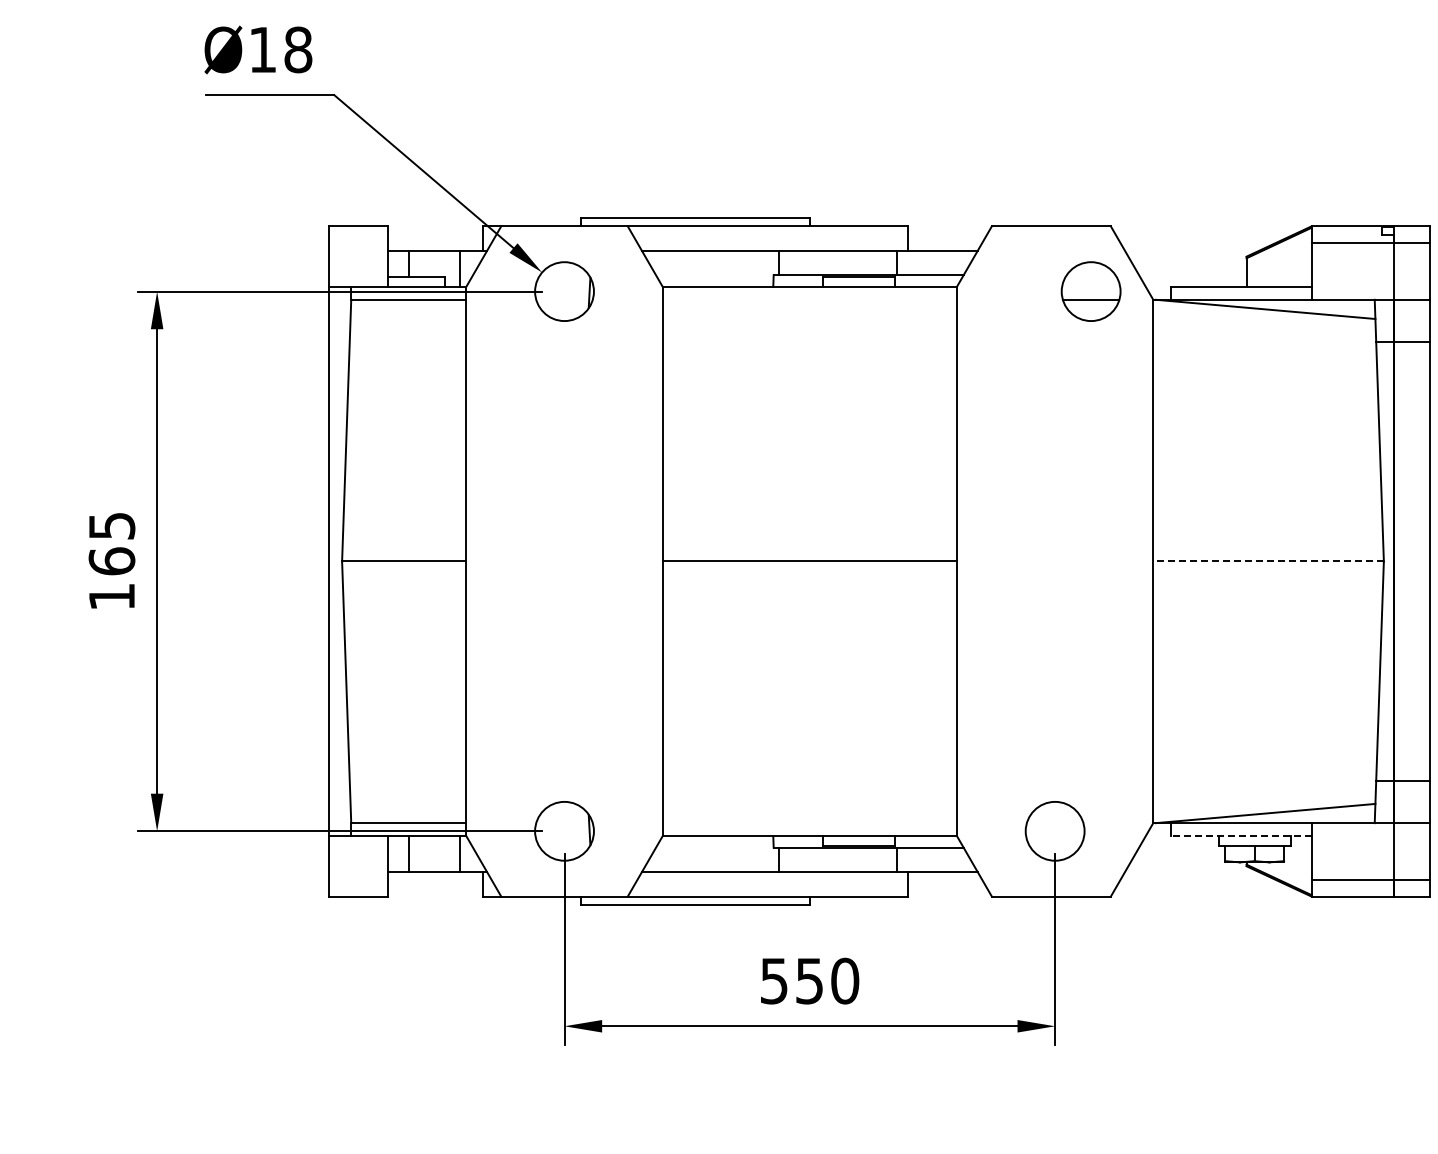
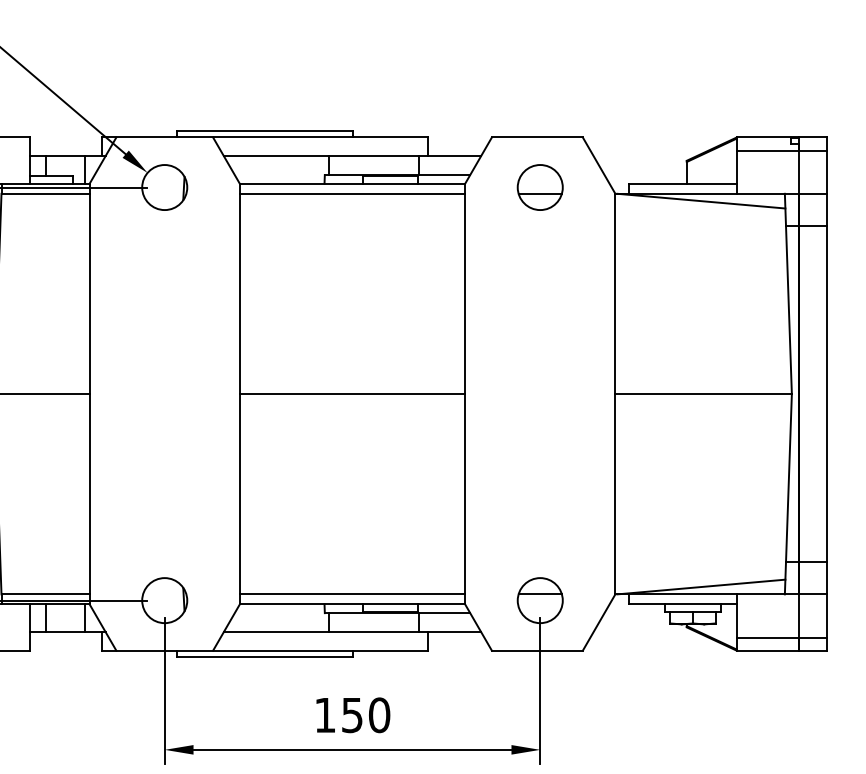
part: (1090, 291) -> (539, 187), moved
line: (809, 299) -> (352, 193), added
line: (1268, 561) -> (703, 394), dashed -> solid
line: (809, 823) -> (352, 594), added
line: (1054, 823) -> (539, 594), added
line: (1241, 836) -> (682, 604), dashed -> solid
text: (774, 981) -> (325, 715), 550 -> 150

